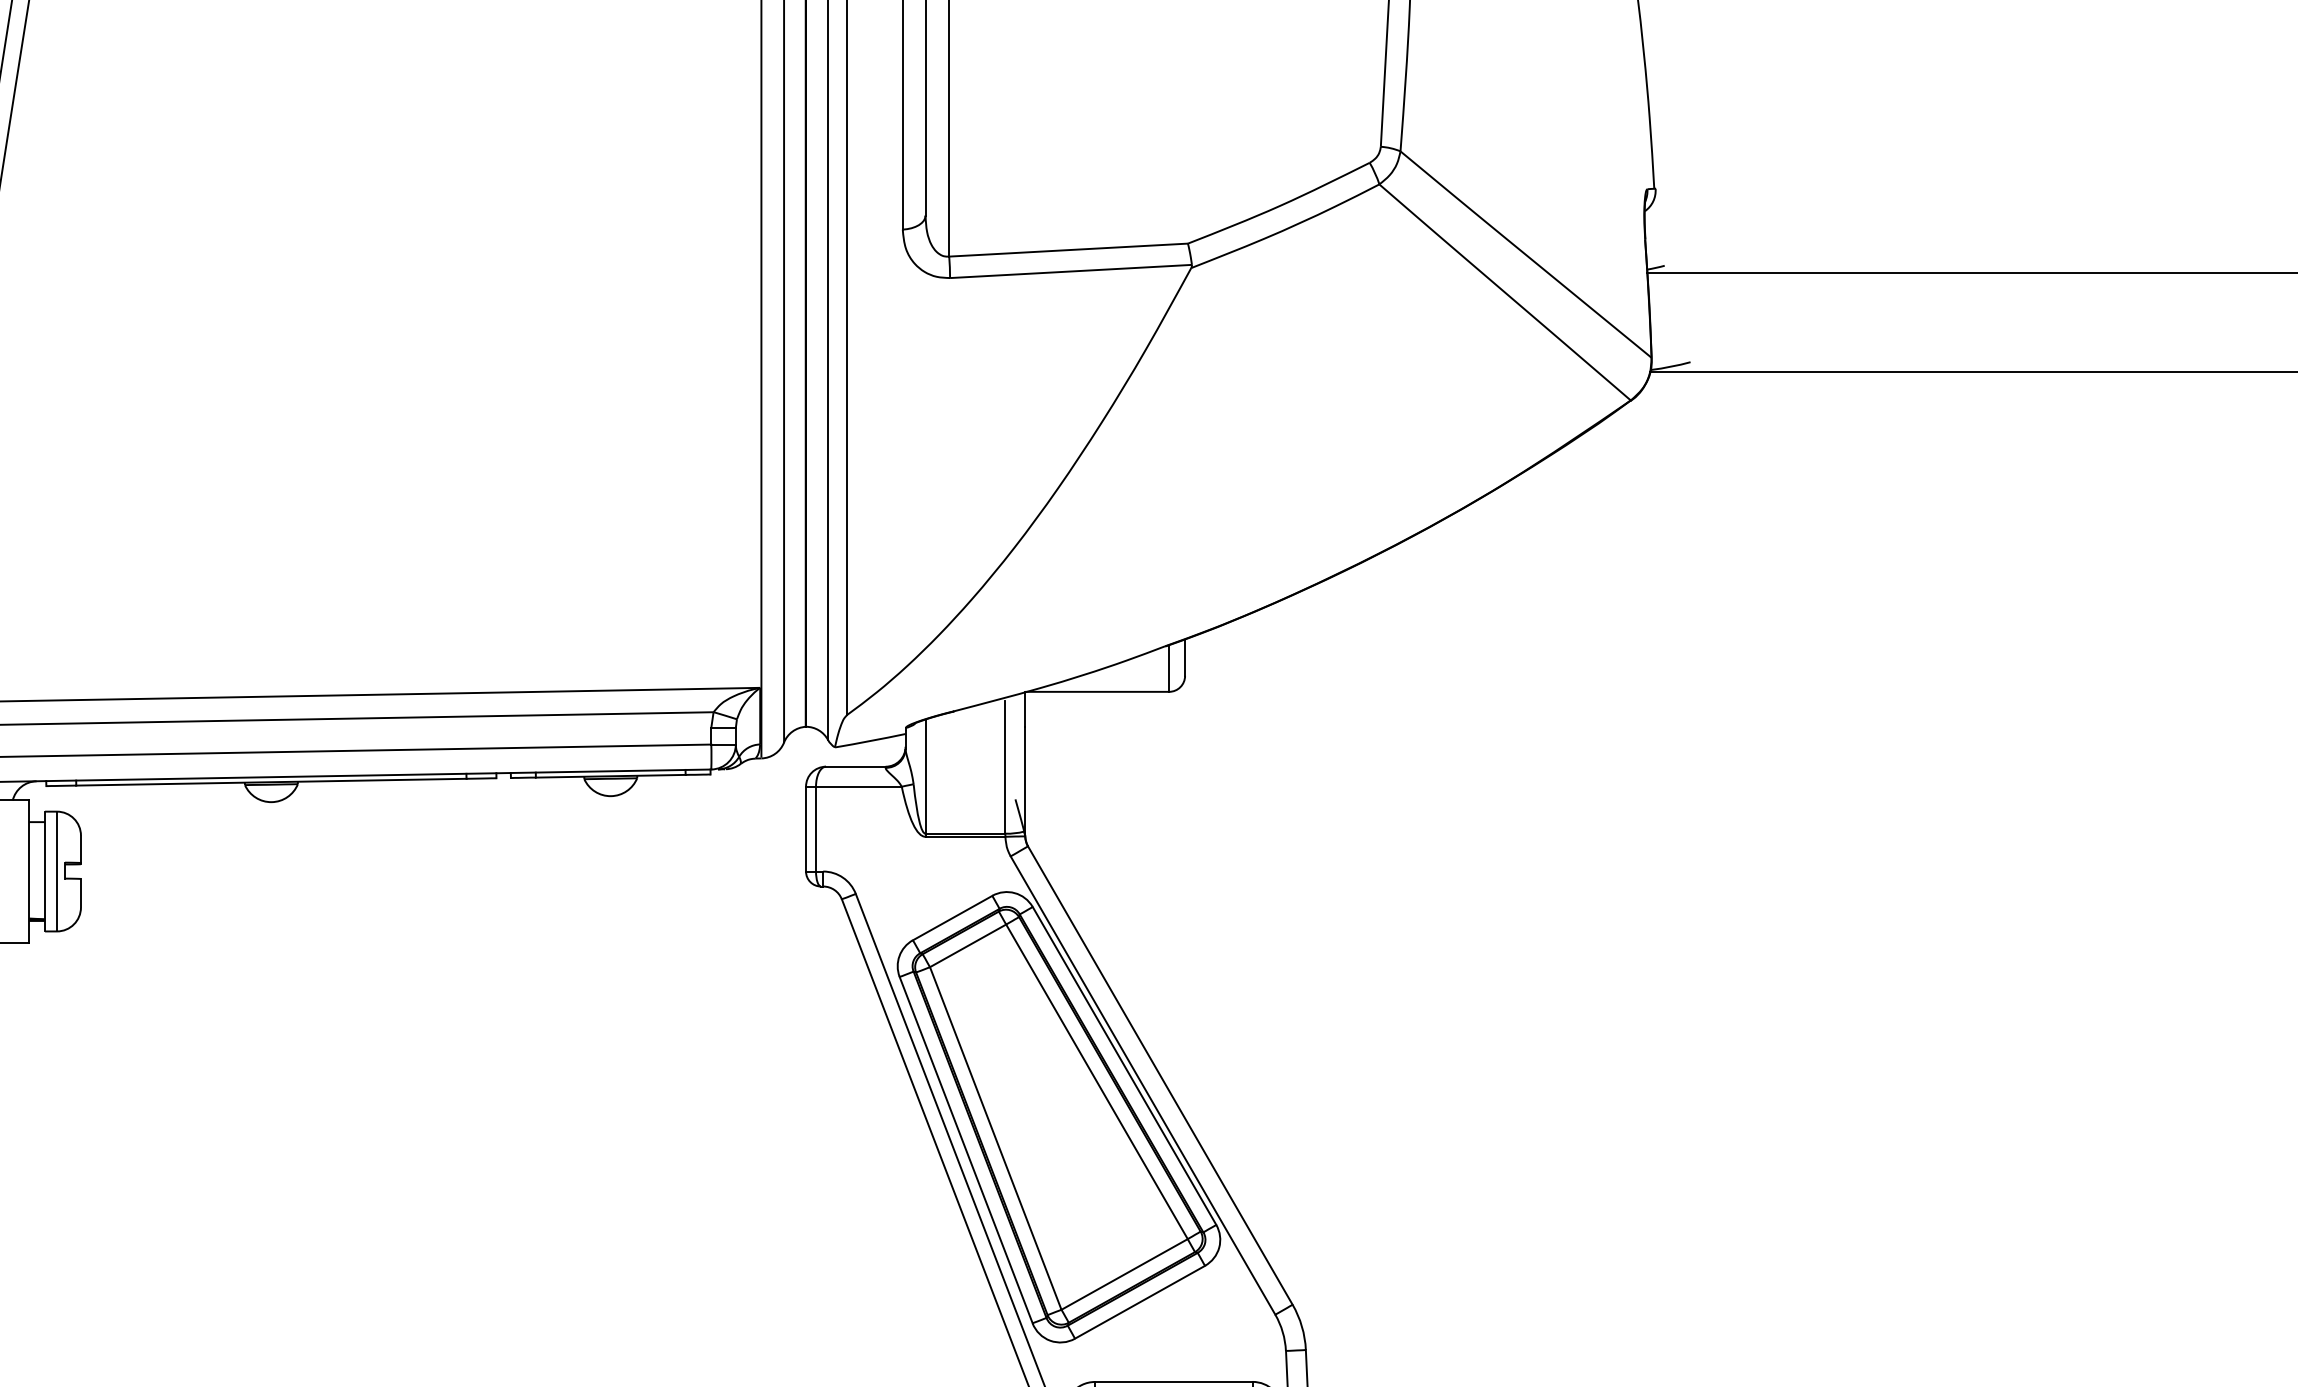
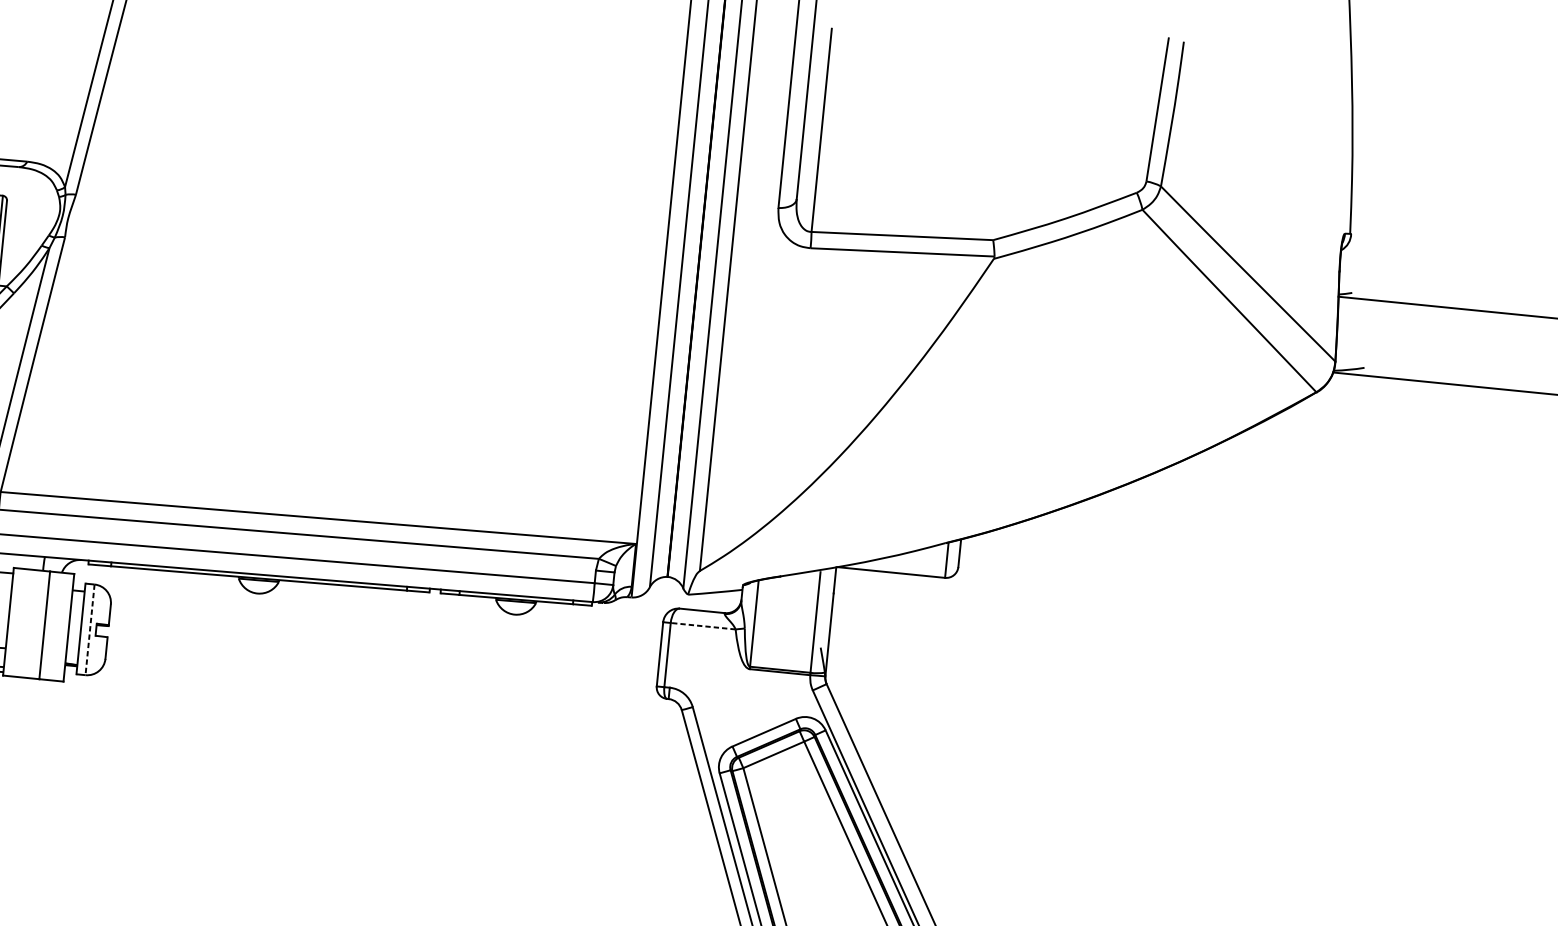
line: (858, 786) -> (702, 626), solid -> dashed
line: (57, 871) -> (90, 629), solid -> dashed

